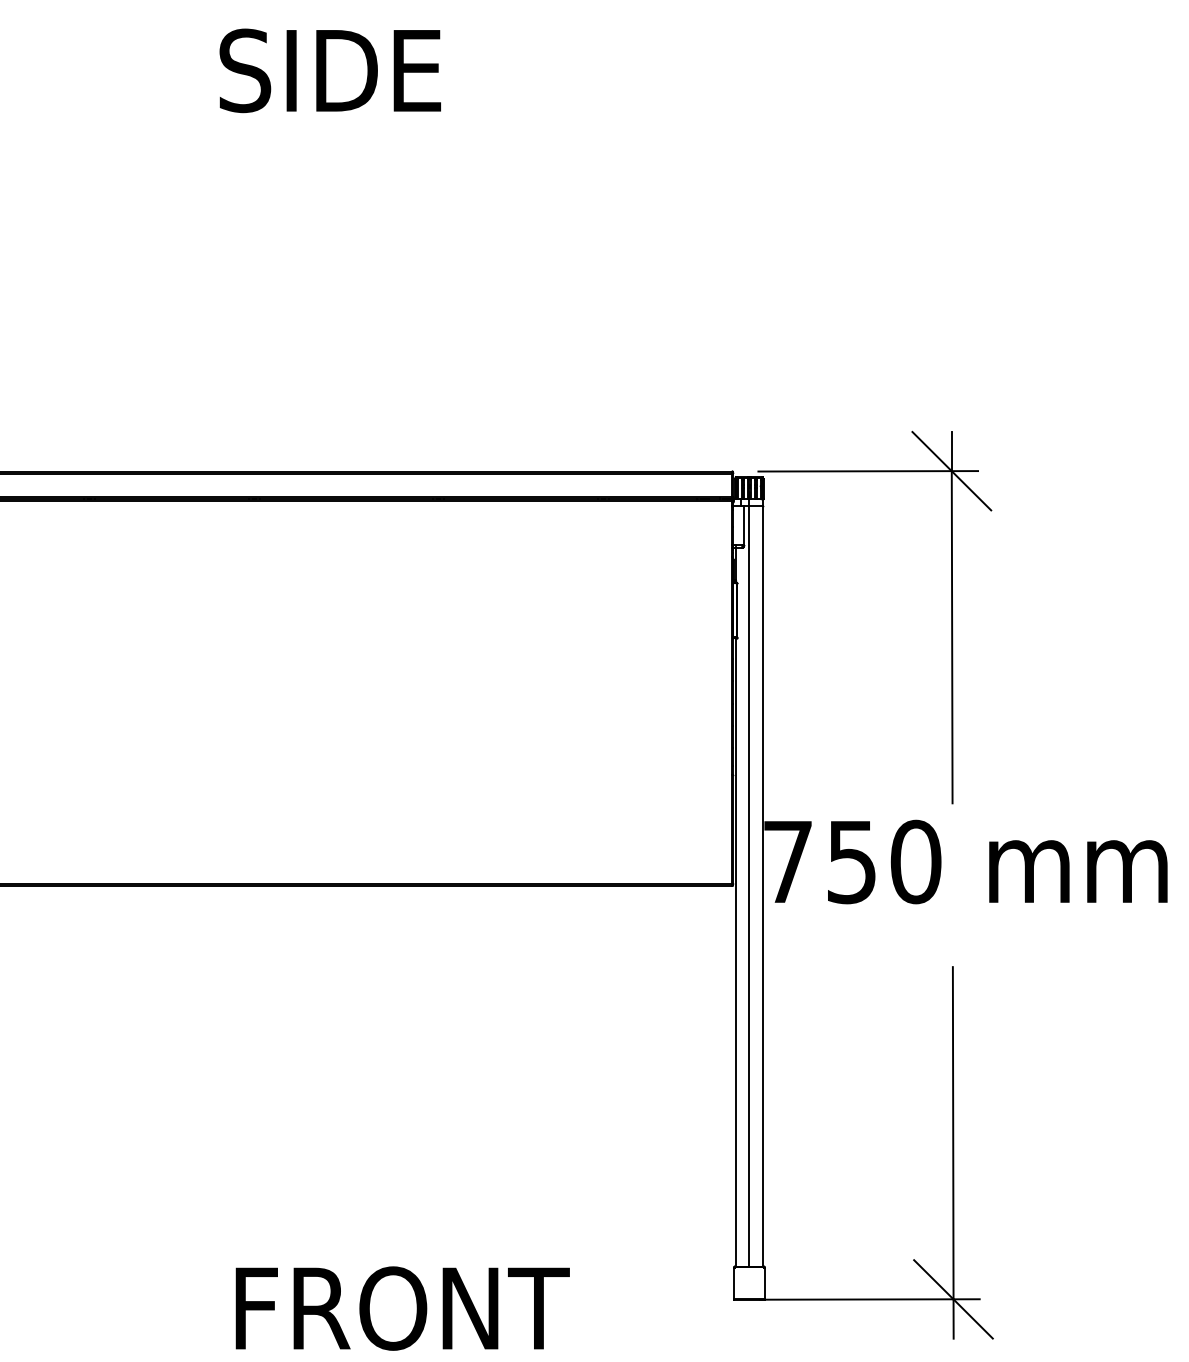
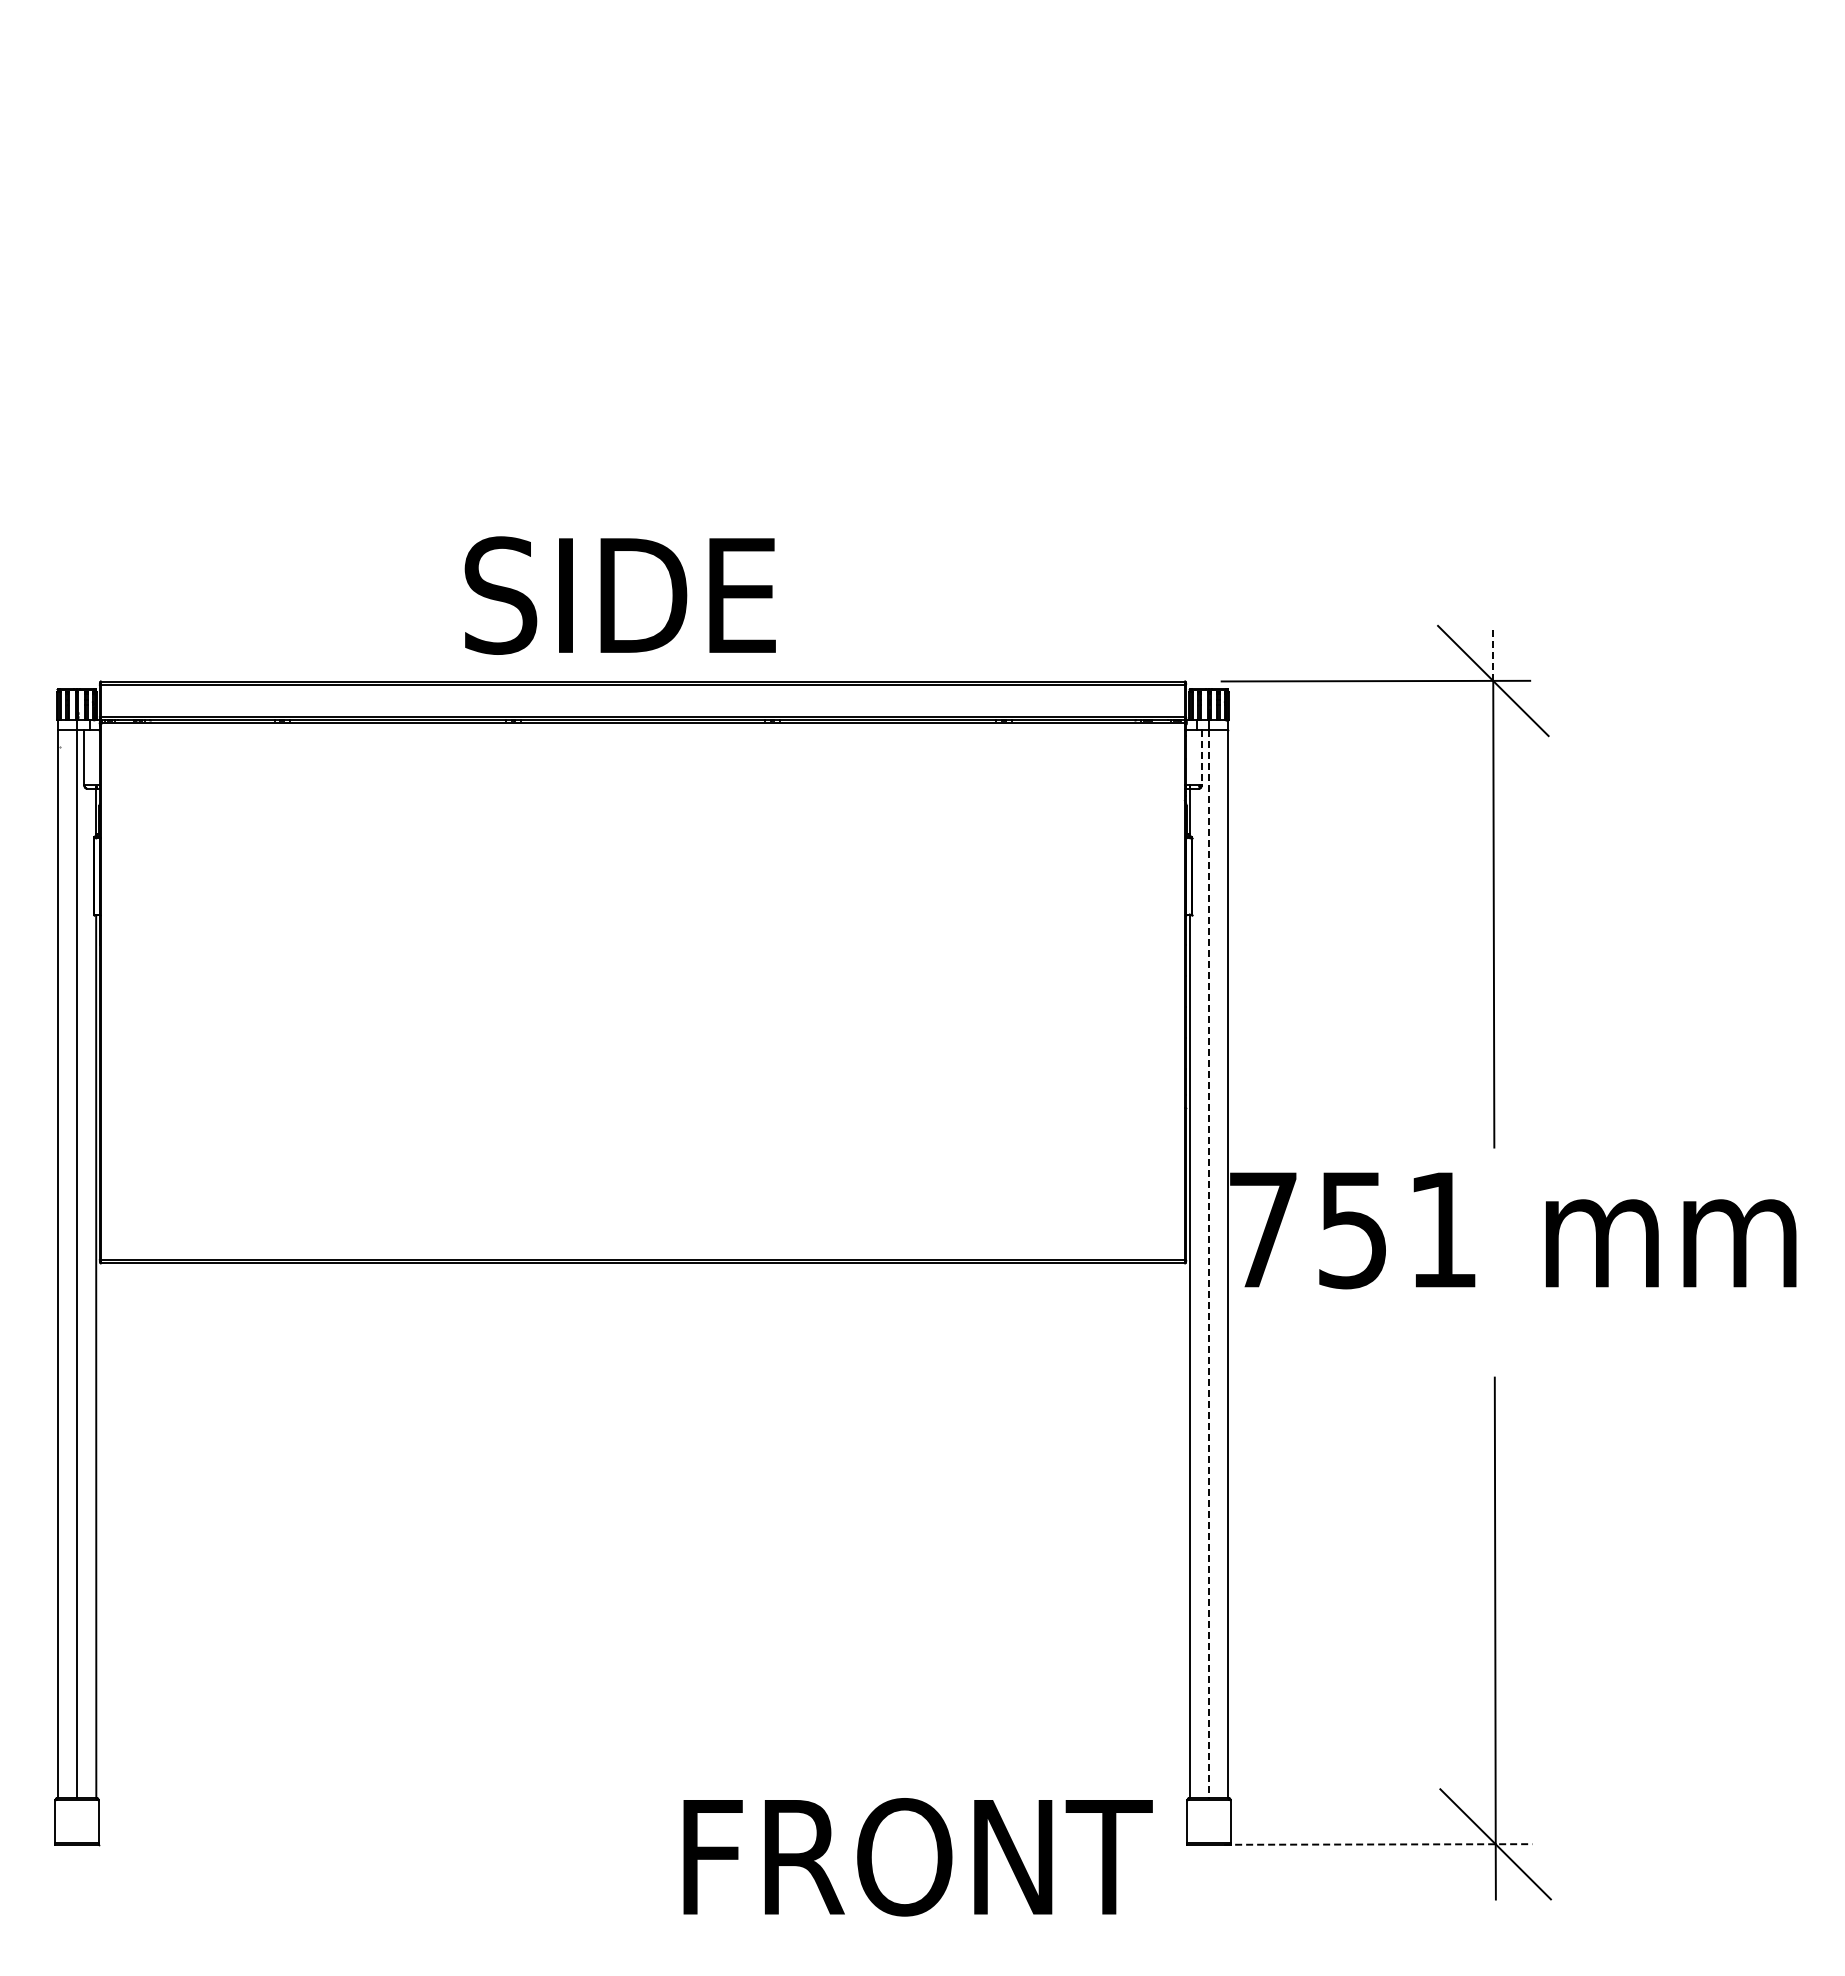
text: (329, 70) -> (619, 595), moved
line: (951, 451) -> (1493, 653), solid -> dashed
line: (744, 525) -> (1201, 757), solid -> dashed
text: (915, 861) -> (1442, 1229), 750 -> 751
line: (749, 886) -> (1209, 1264), solid -> dashed
line: (870, 1299) -> (1378, 1844), solid -> dashed
text: (402, 1308) -> (917, 1857), moved

